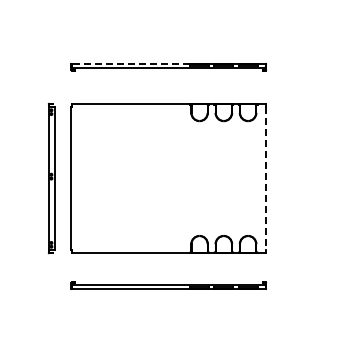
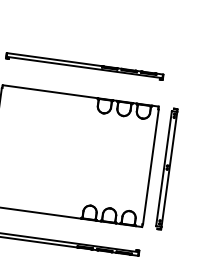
line: (130, 63) -> (54, 59), dashed -> solid
part: (286, 178) -> (167, 169), added
line: (266, 179) -> (150, 167), dashed -> solid

